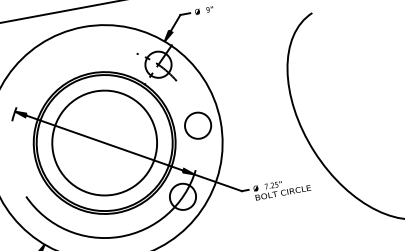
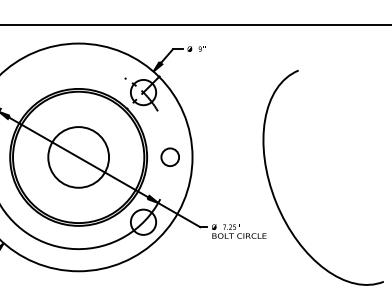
circle: (197, 124) -> (169, 156), size x0.7
circle: (104, 143) -> (78, 157), size x0.6

